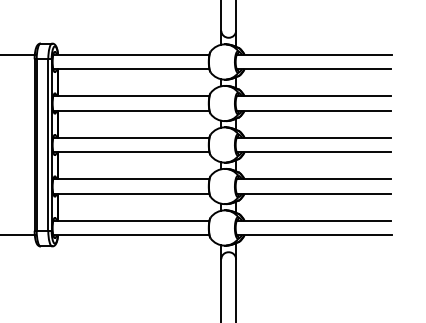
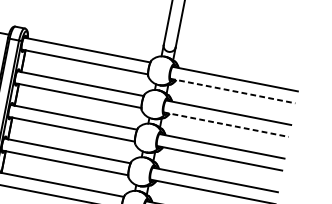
line: (314, 69) -> (233, 91), solid -> dashed
line: (314, 110) -> (226, 124), solid -> dashed

